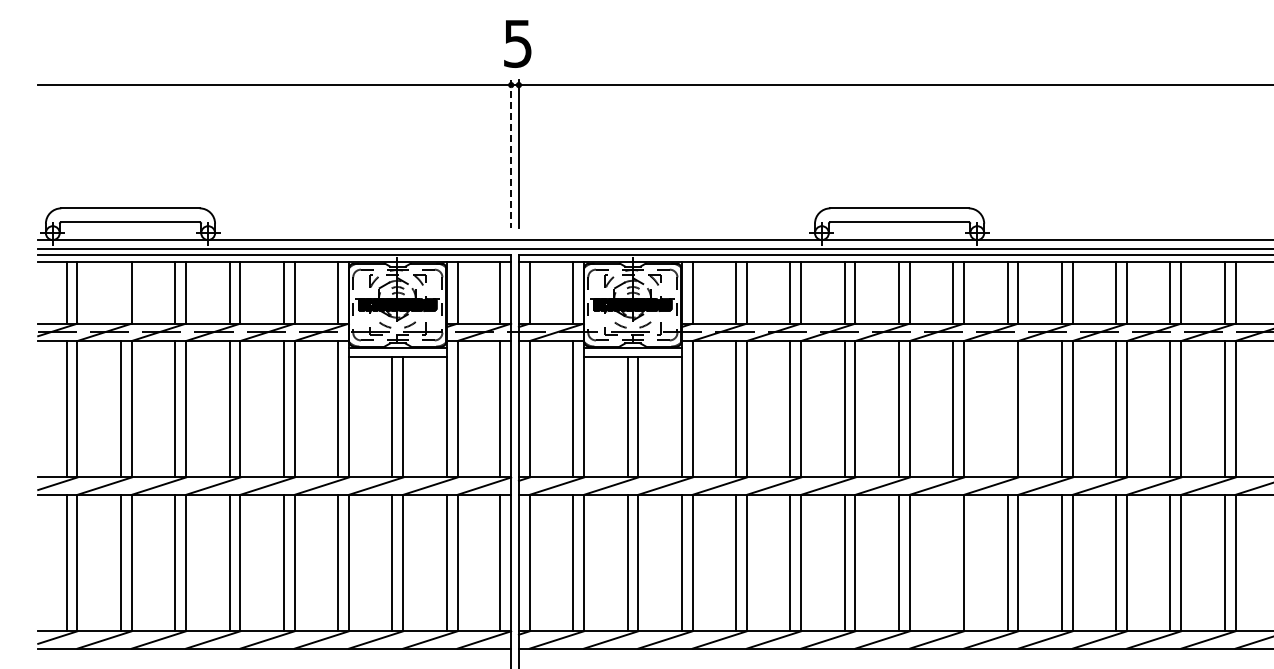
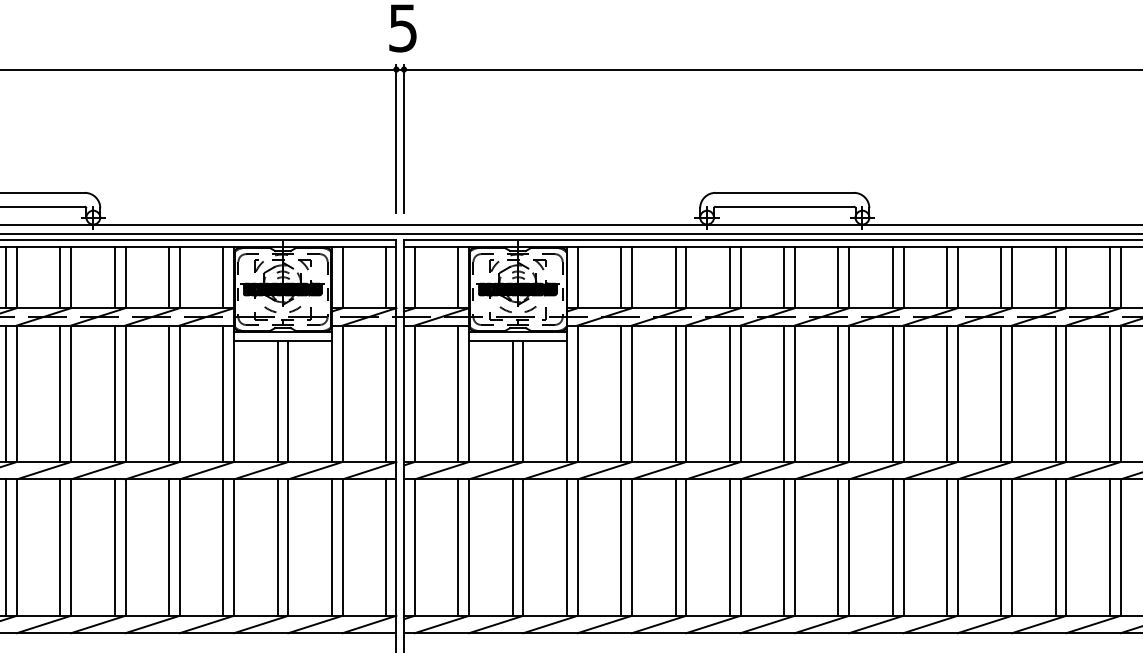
line: (511, 154) -> (396, 138), dashed -> solid
line: (120, 292) -> (5, 276), added
line: (1007, 409) -> (892, 393), added
line: (953, 562) -> (838, 546), added

